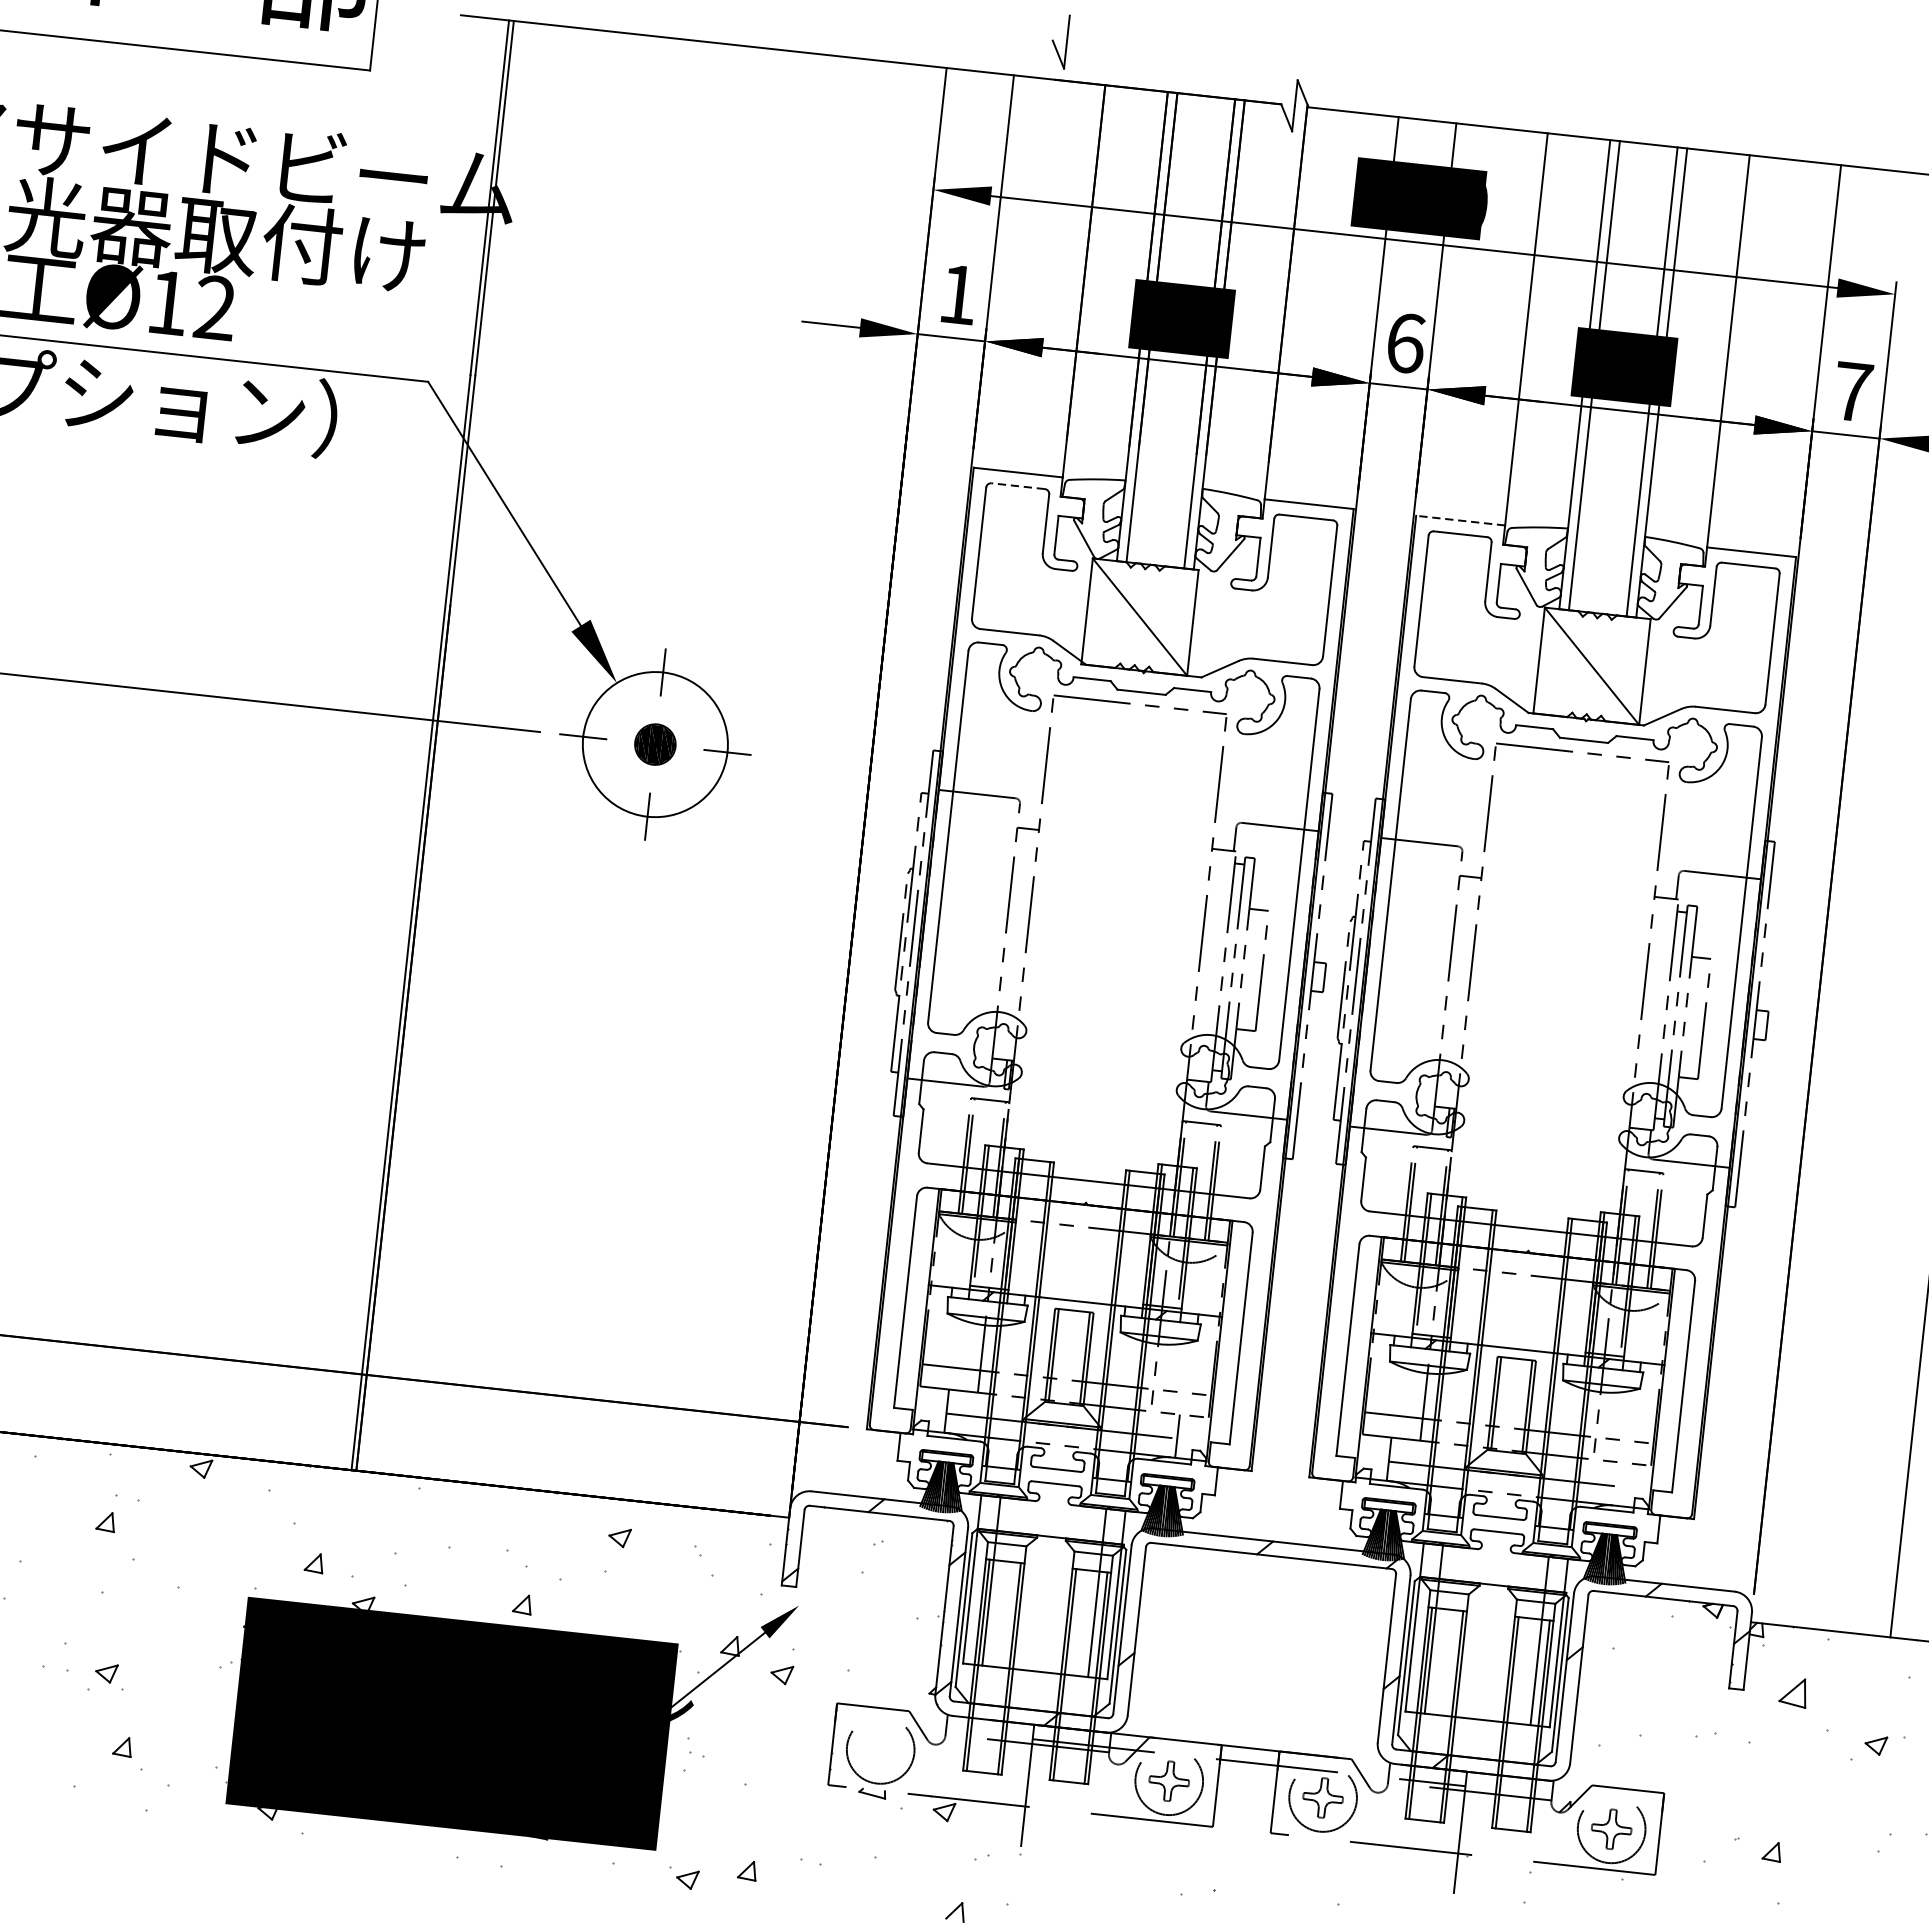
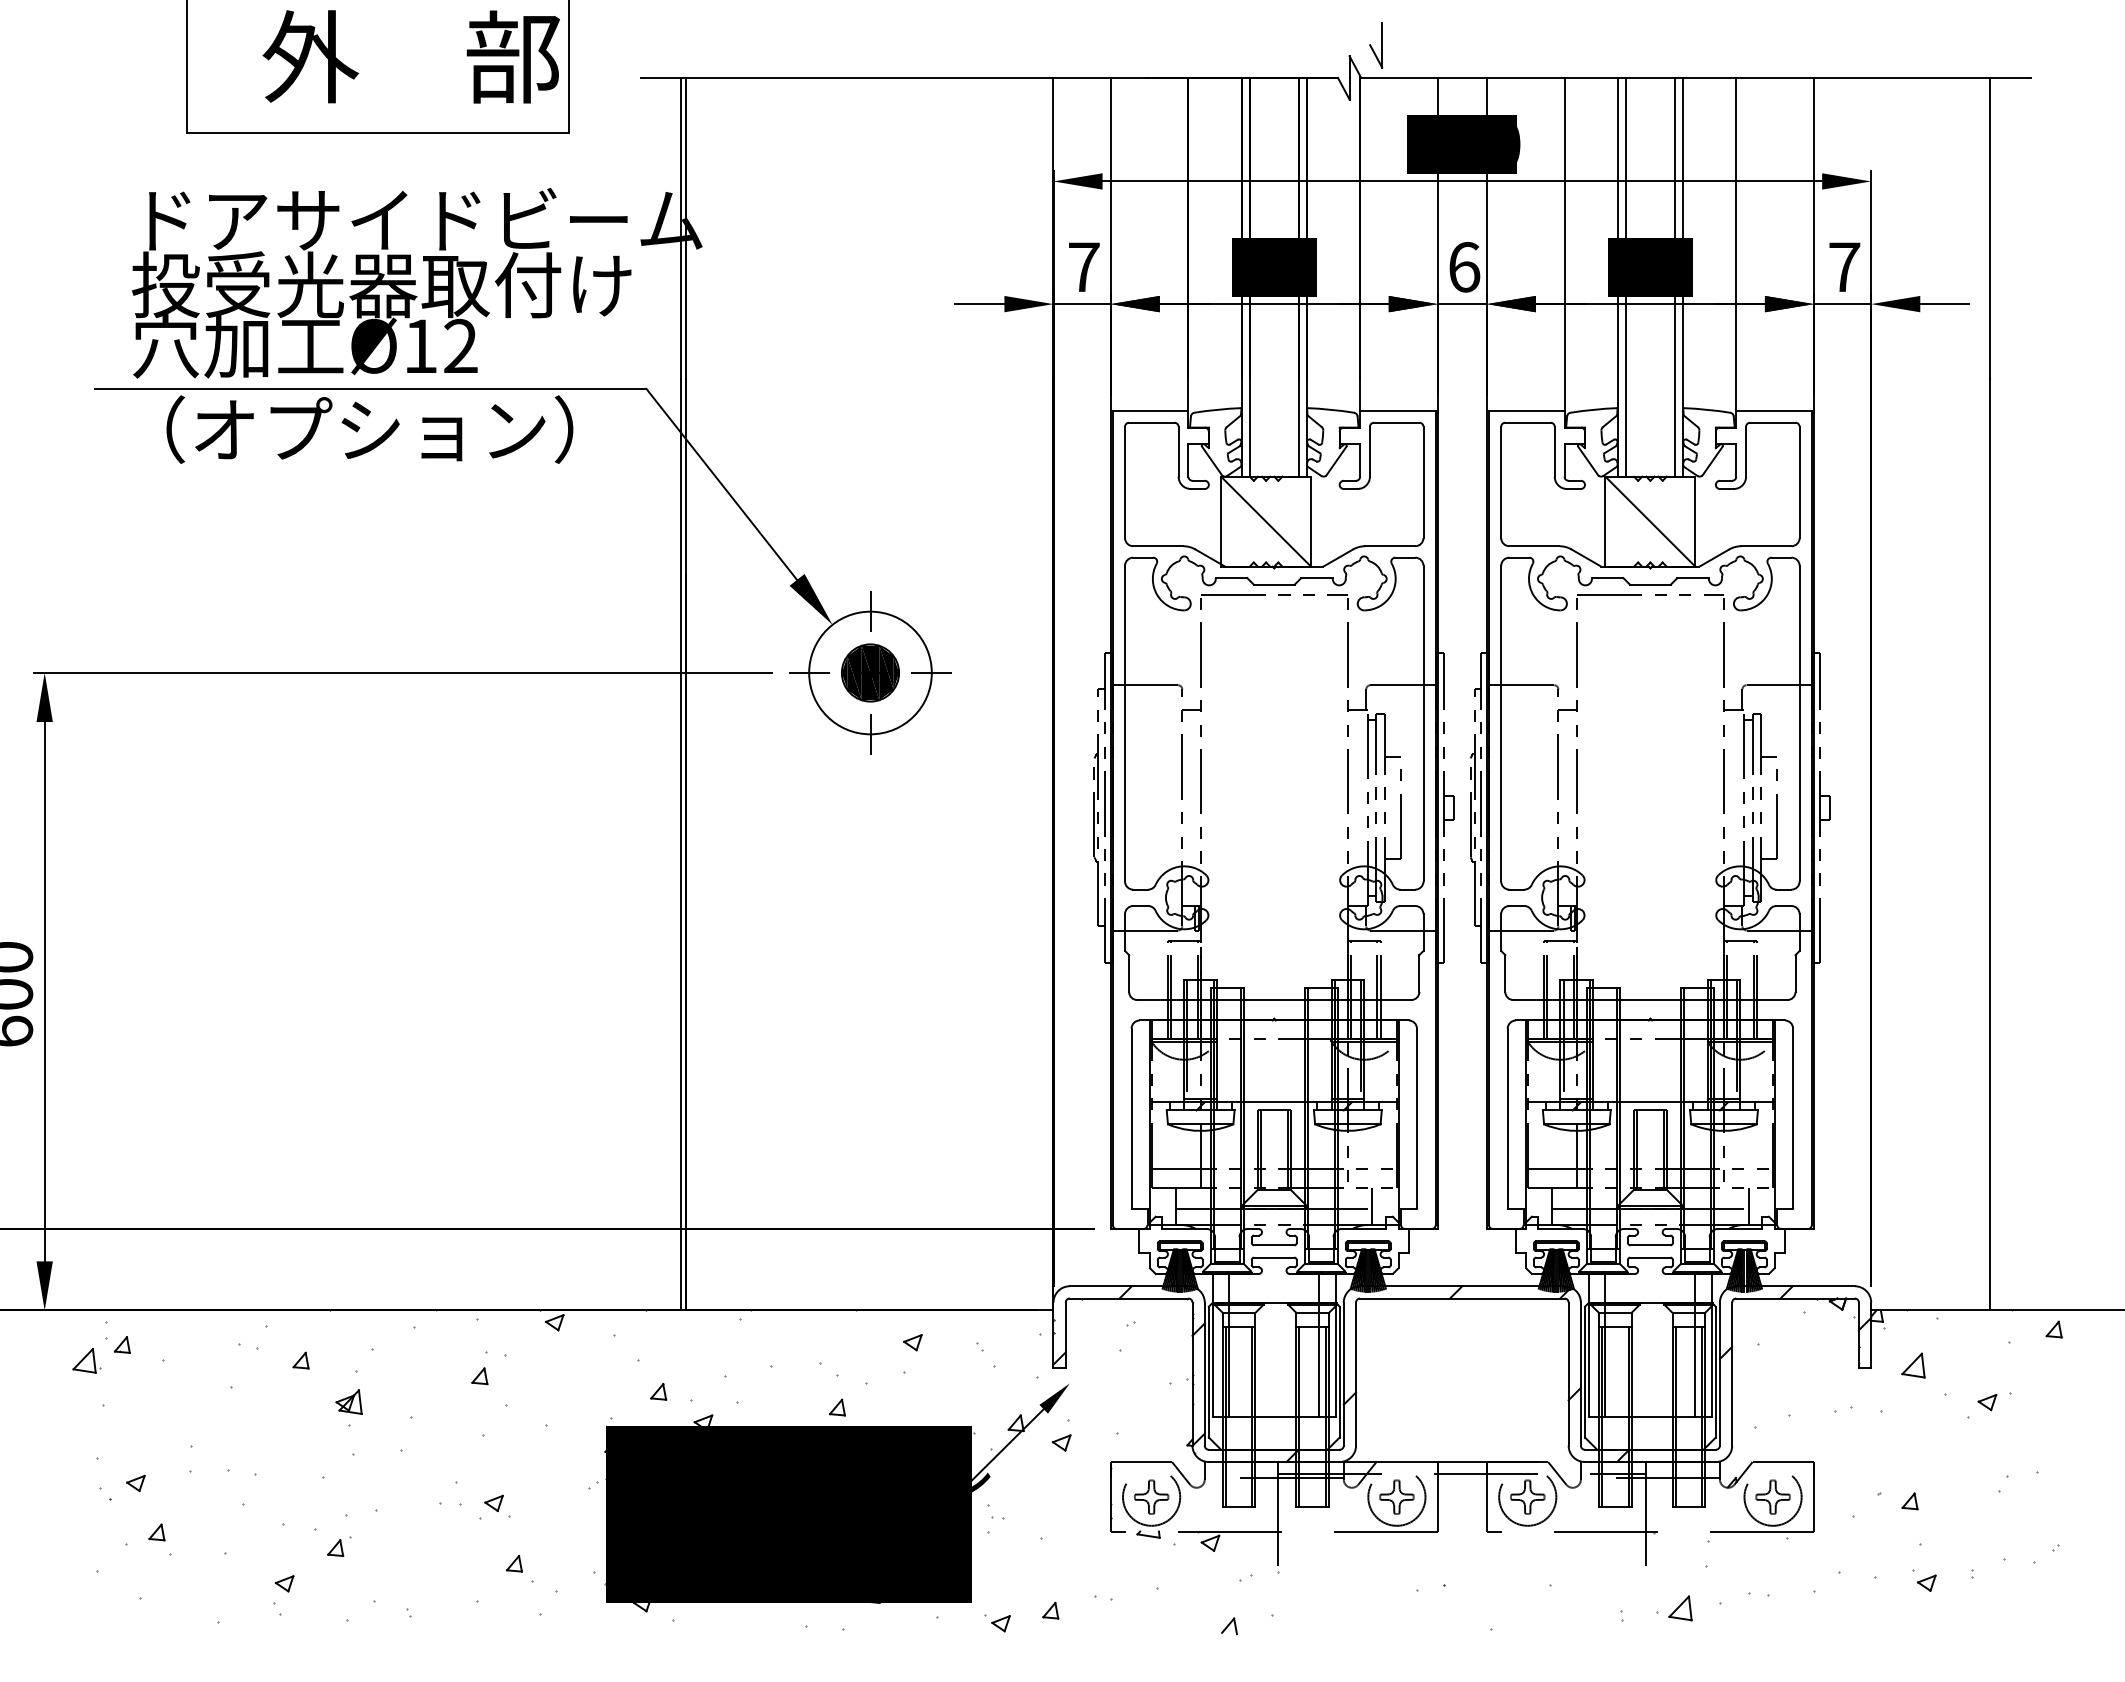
part: (1060, 41) -> (1376, 45), moved
text: (959, 293) -> (1084, 266), 1 -> 7
line: (1017, 485) -> (1151, 422), dashed -> solid
line: (1460, 520) -> (1526, 411), dashed -> solid
part: (655, 744) -> (870, 672), size x1.67
line: (1619, 1484) -> (1748, 1206), added
part: (880, 1749) -> (1151, 1496), added

